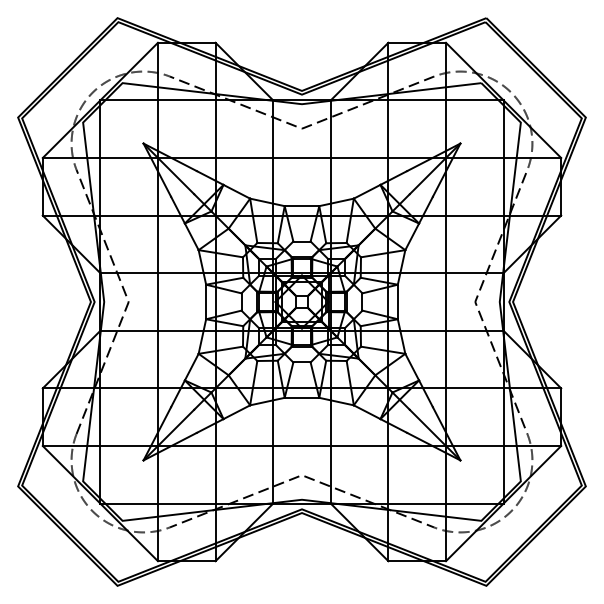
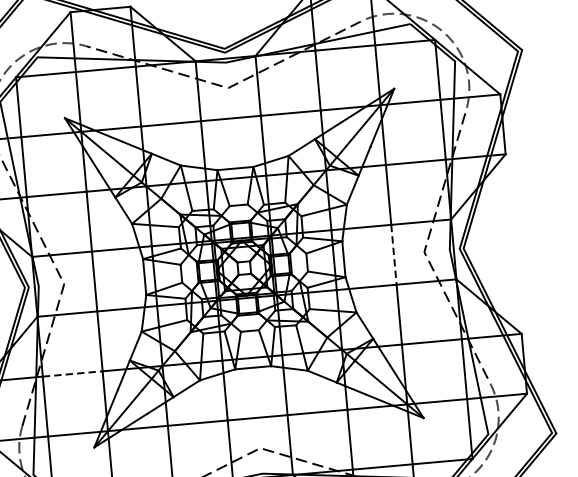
line: (446, 302) -> (394, 255), solid -> dashed
line: (129, 388) -> (73, 374), solid -> dashed

